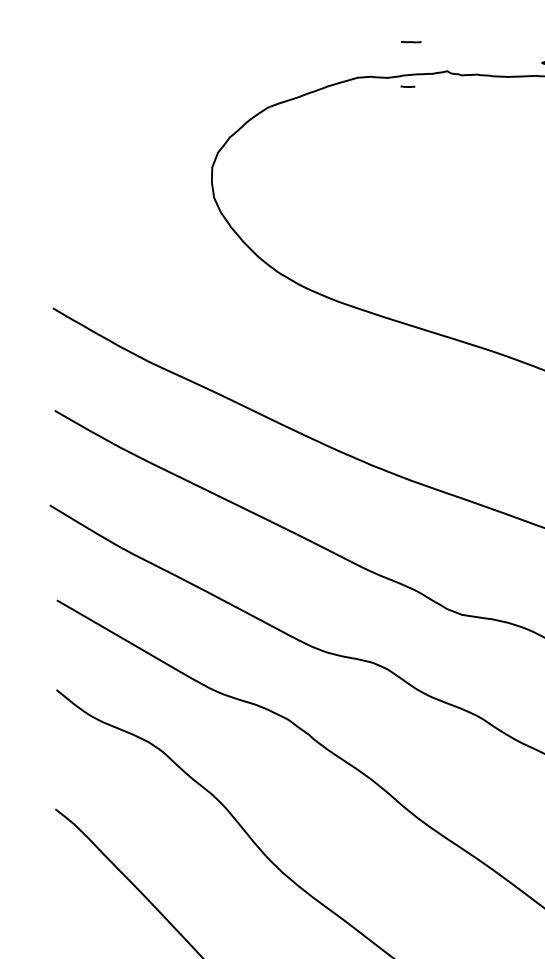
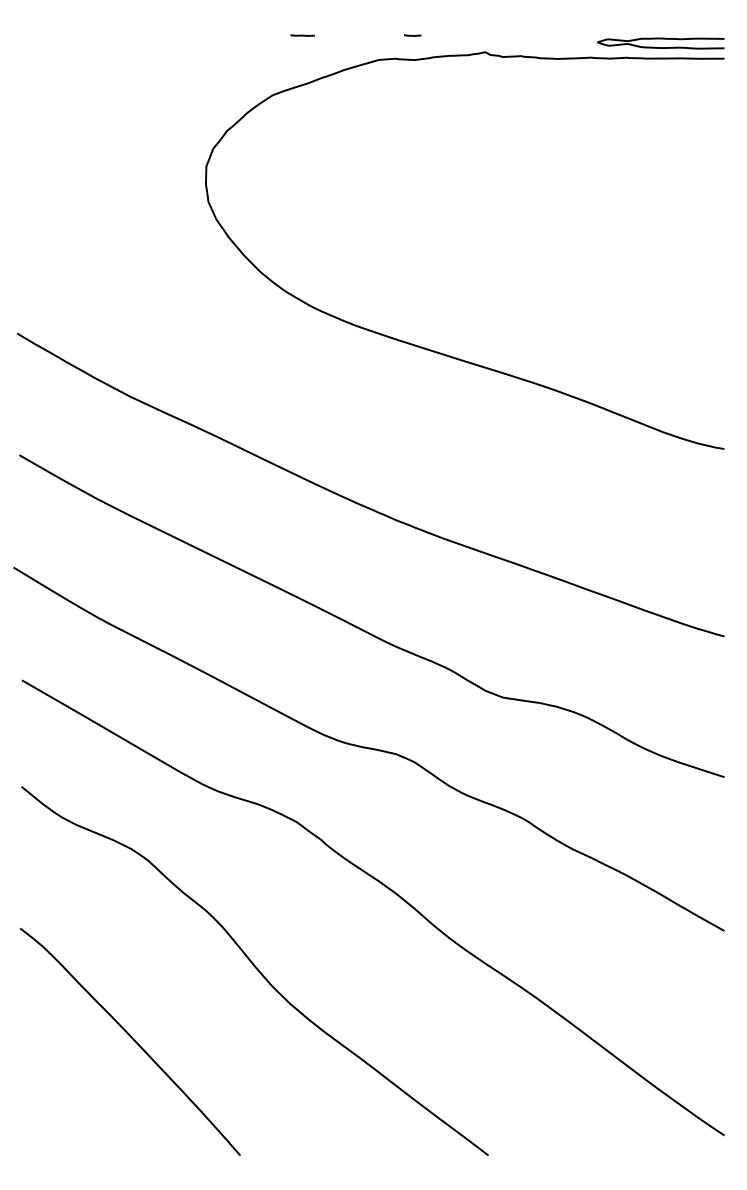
line: (411, 42) -> (302, 35), moved
line: (407, 86) -> (412, 35), moved

